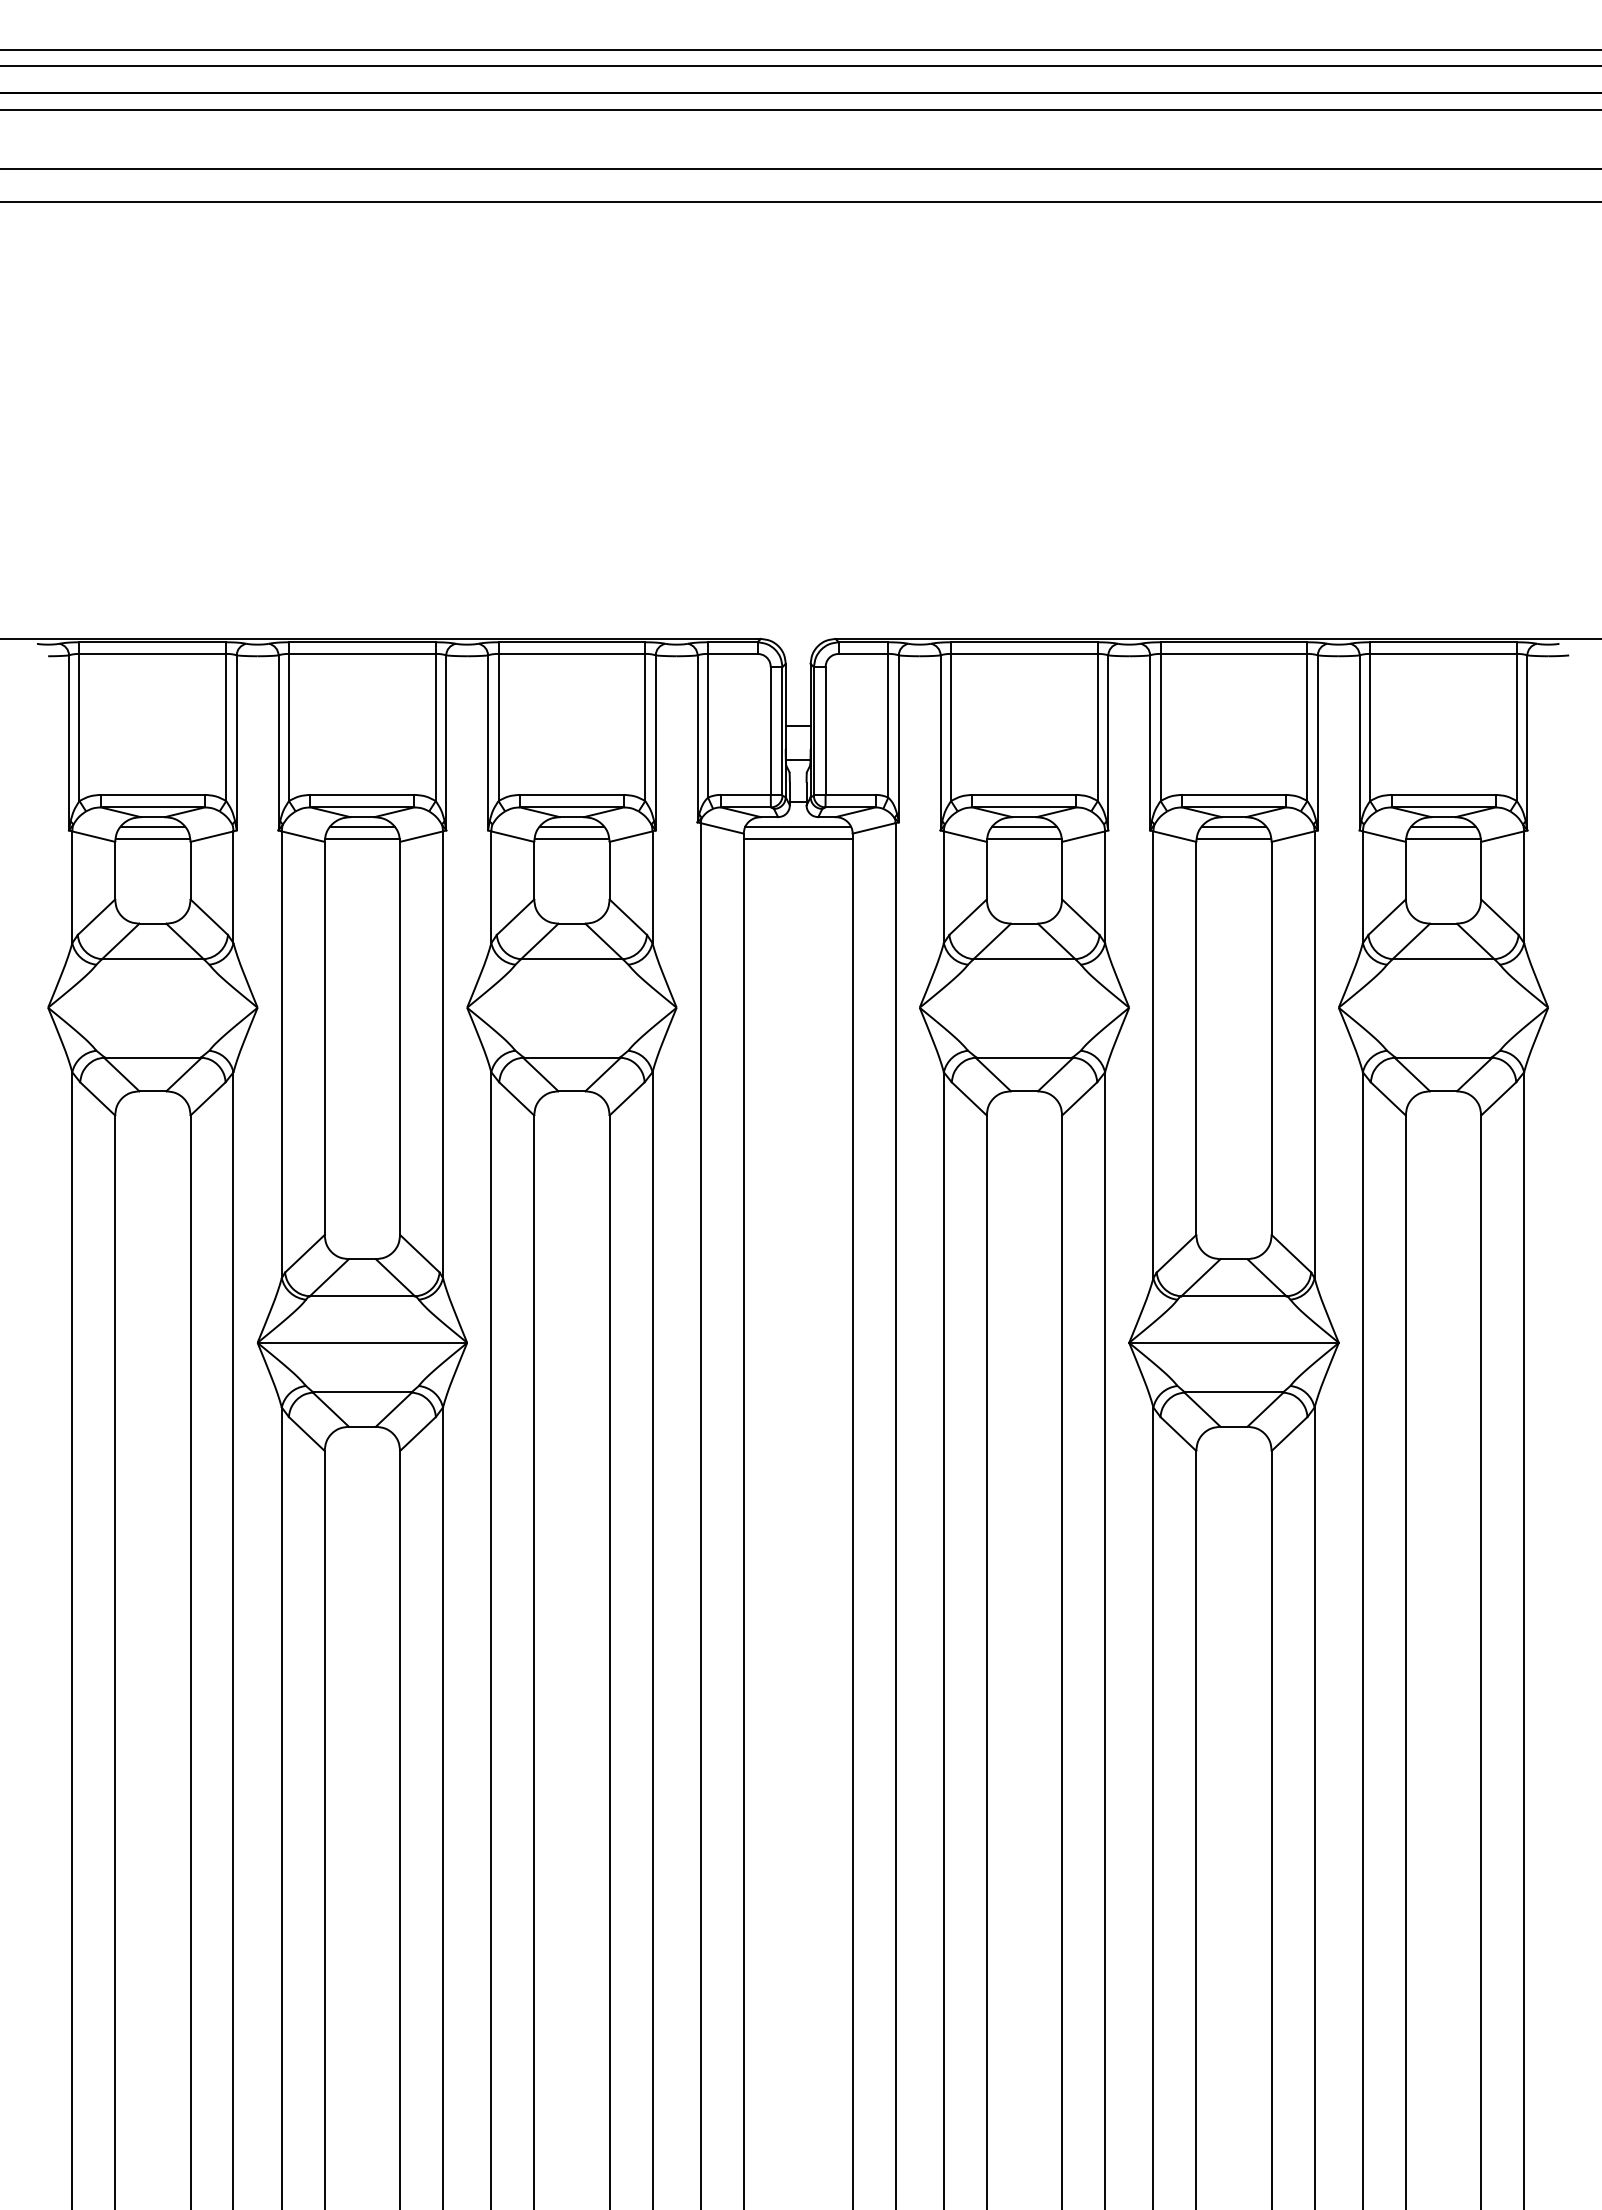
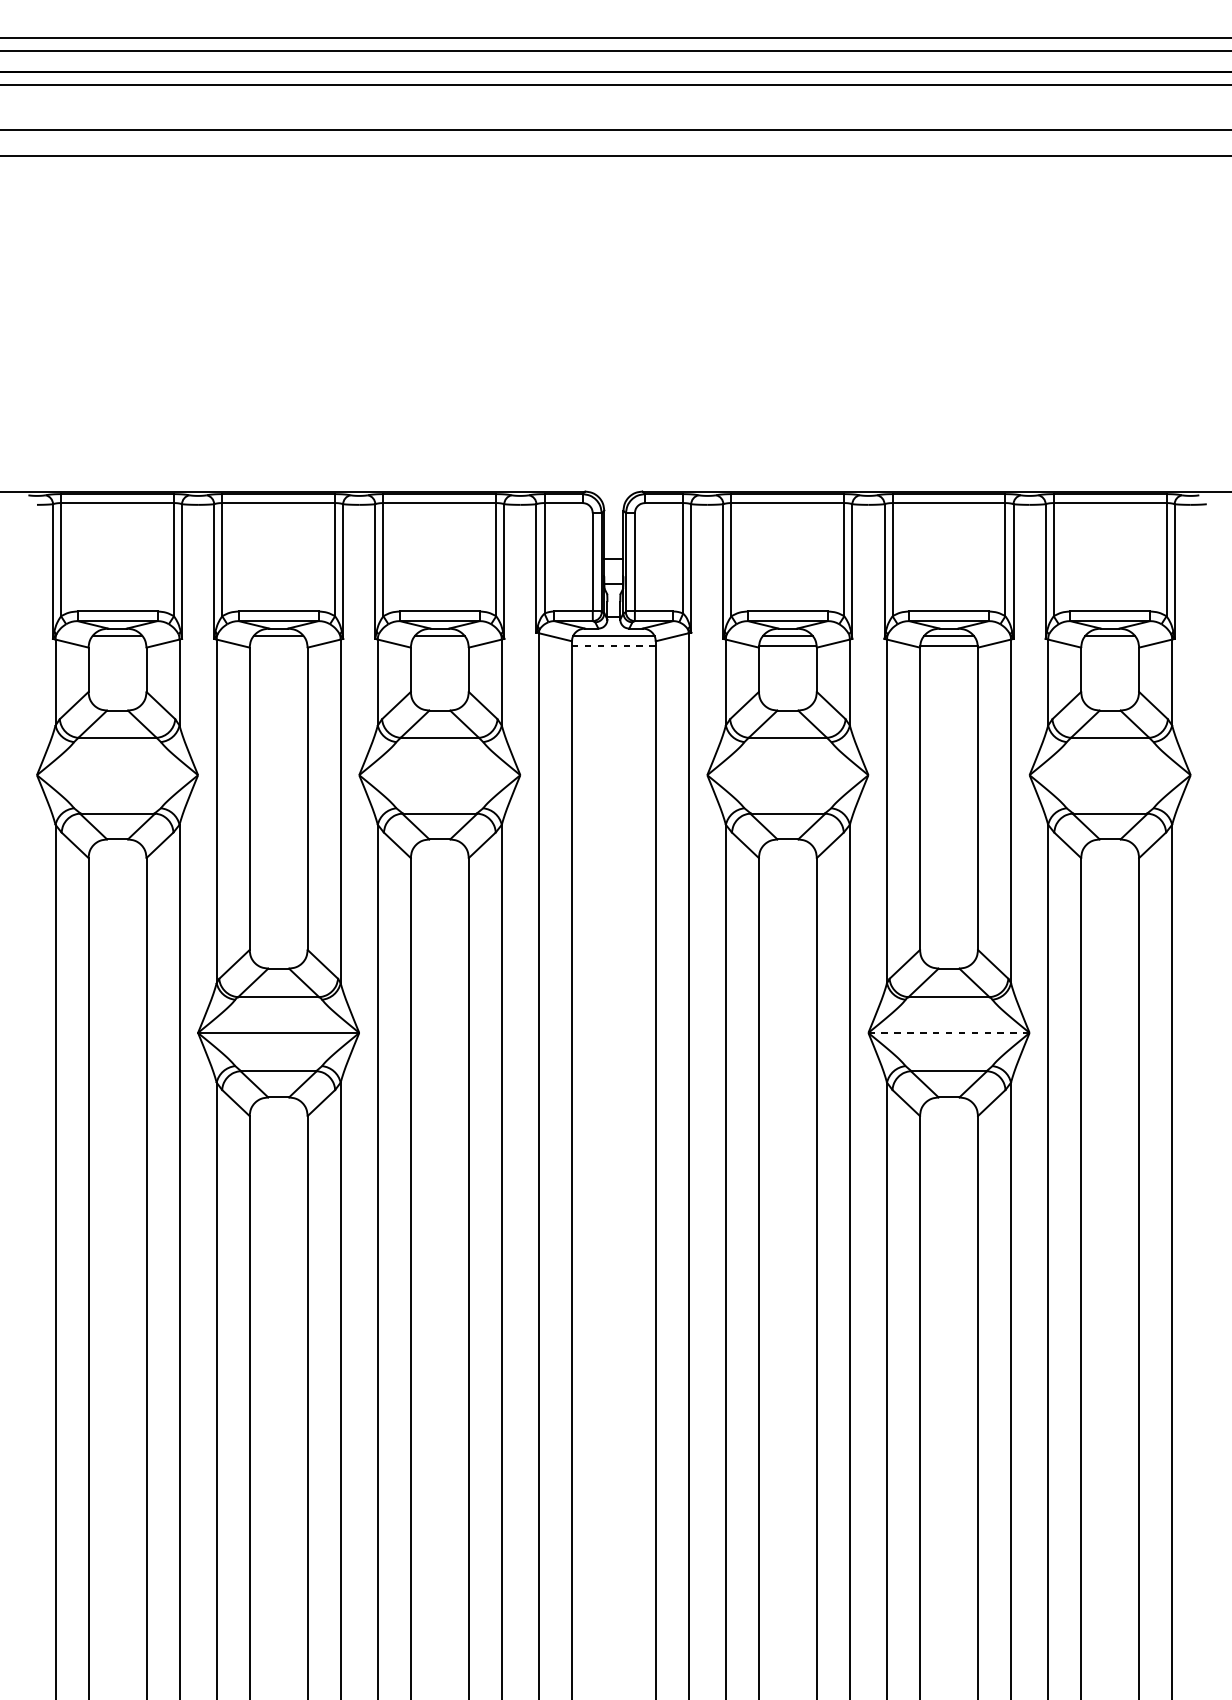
line: (152, 839) -> (117, 645), removed
line: (362, 839) -> (278, 645), removed
line: (571, 839) -> (439, 645), removed
line: (798, 839) -> (614, 645), solid -> dashed
line: (1443, 839) -> (1110, 645), removed
line: (1234, 1342) -> (949, 1032), solid -> dashed

